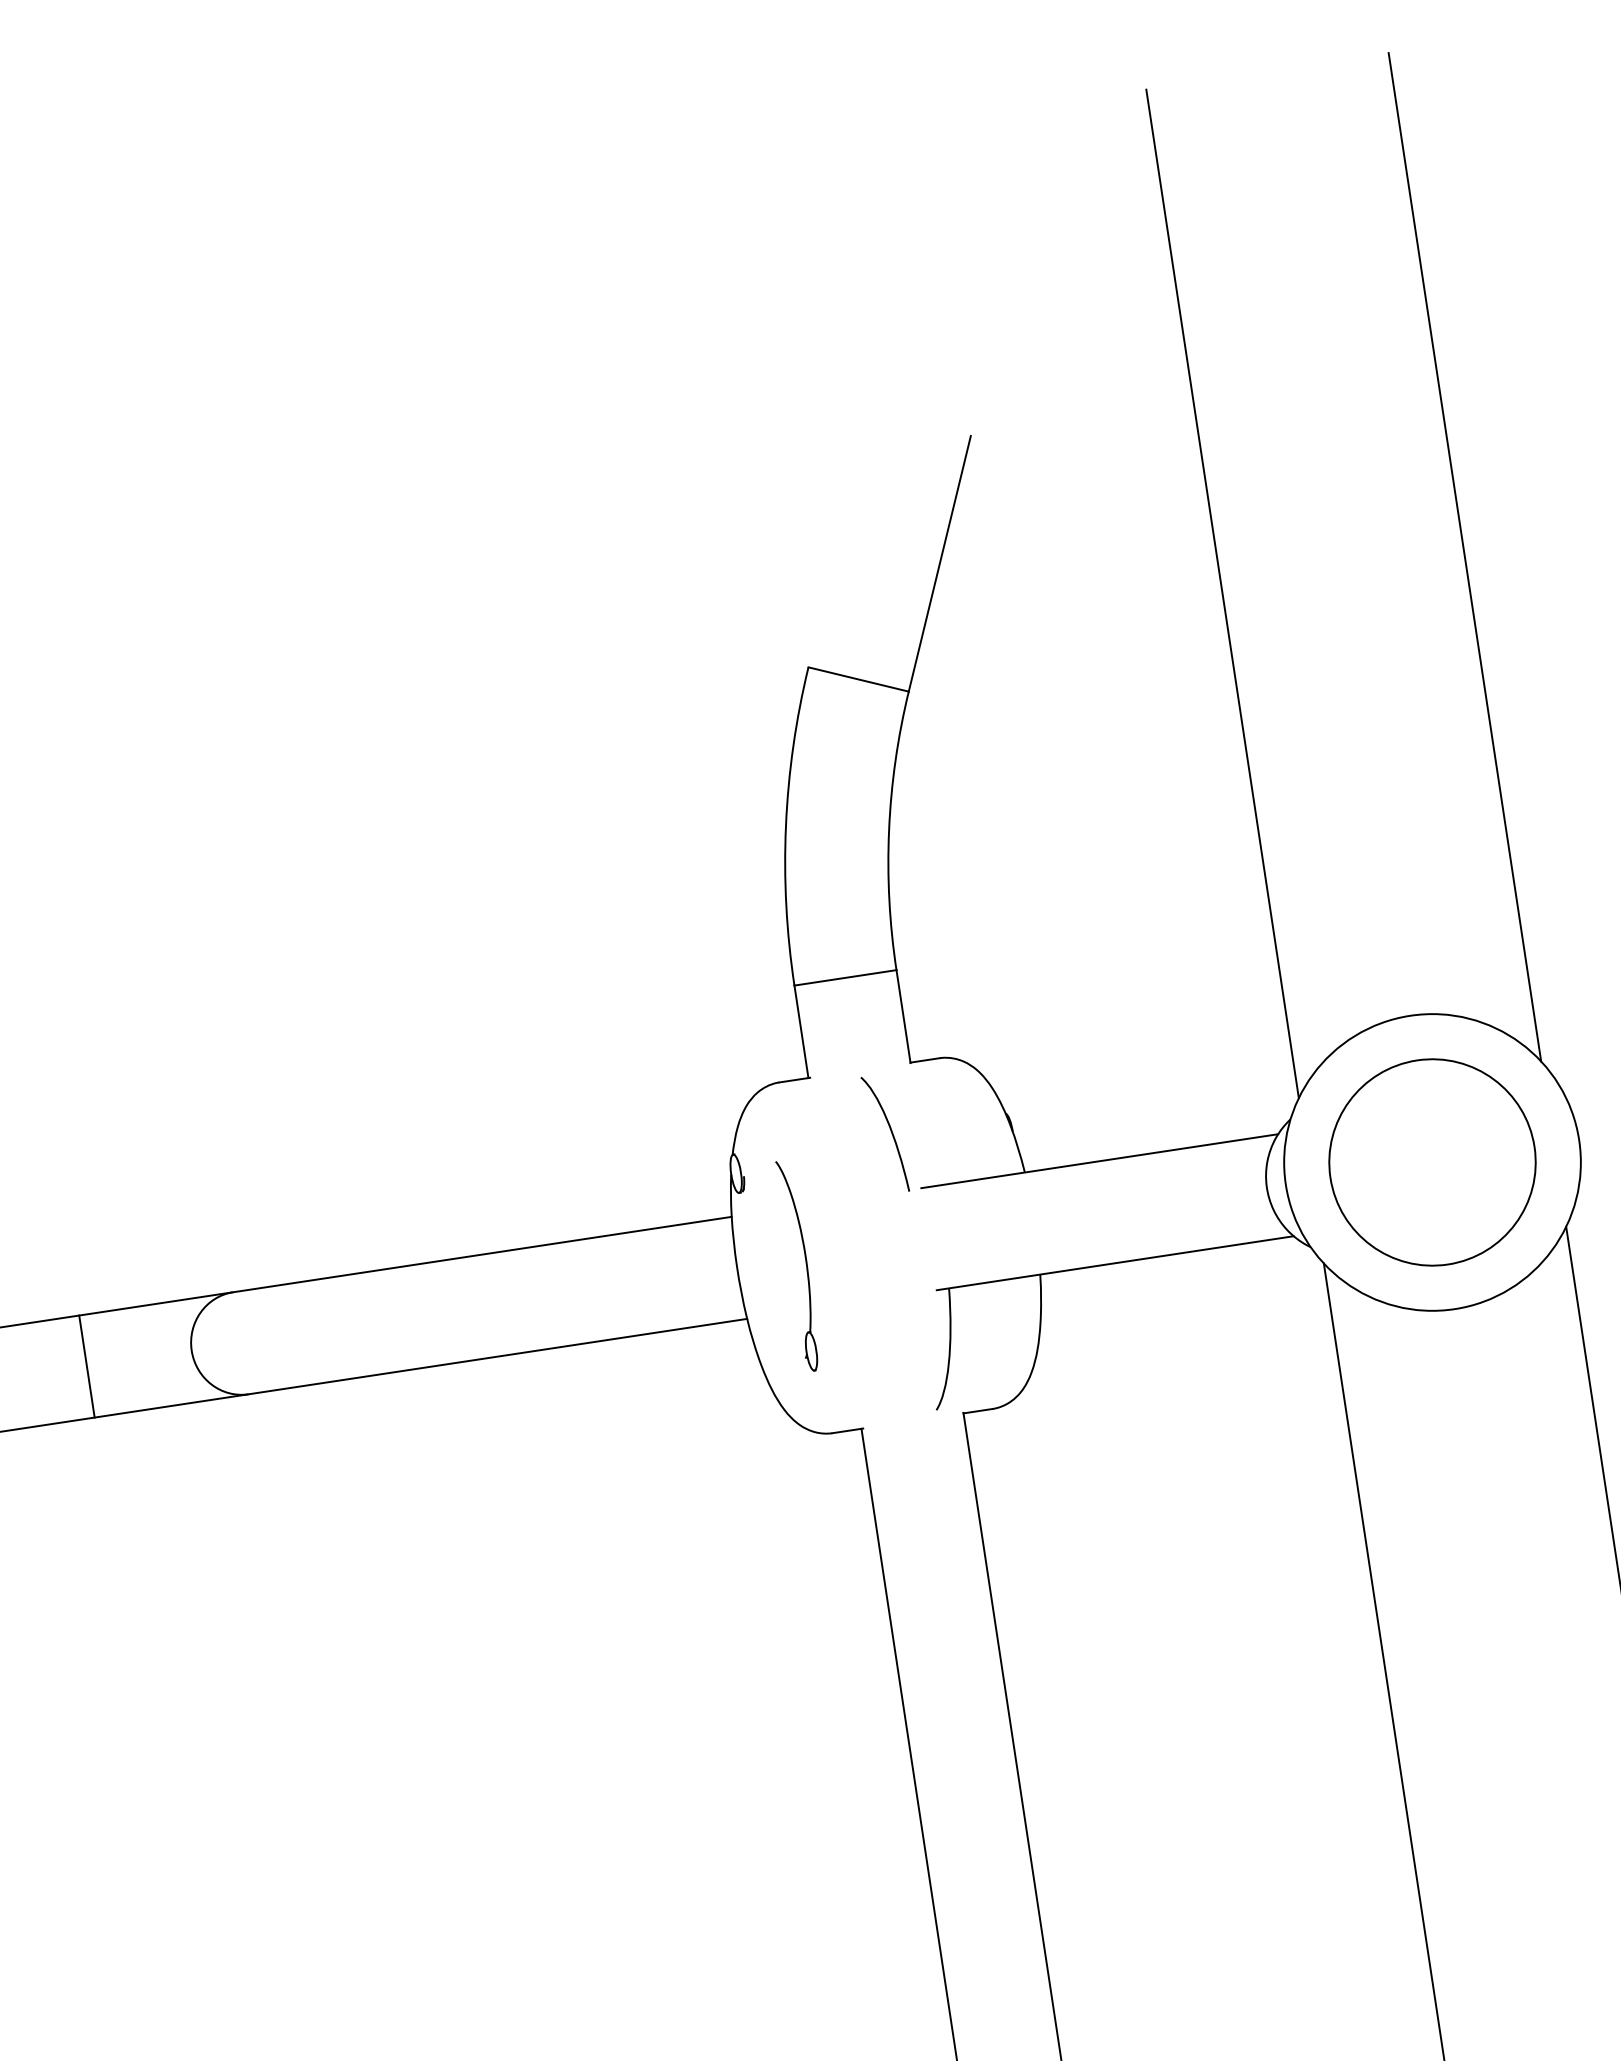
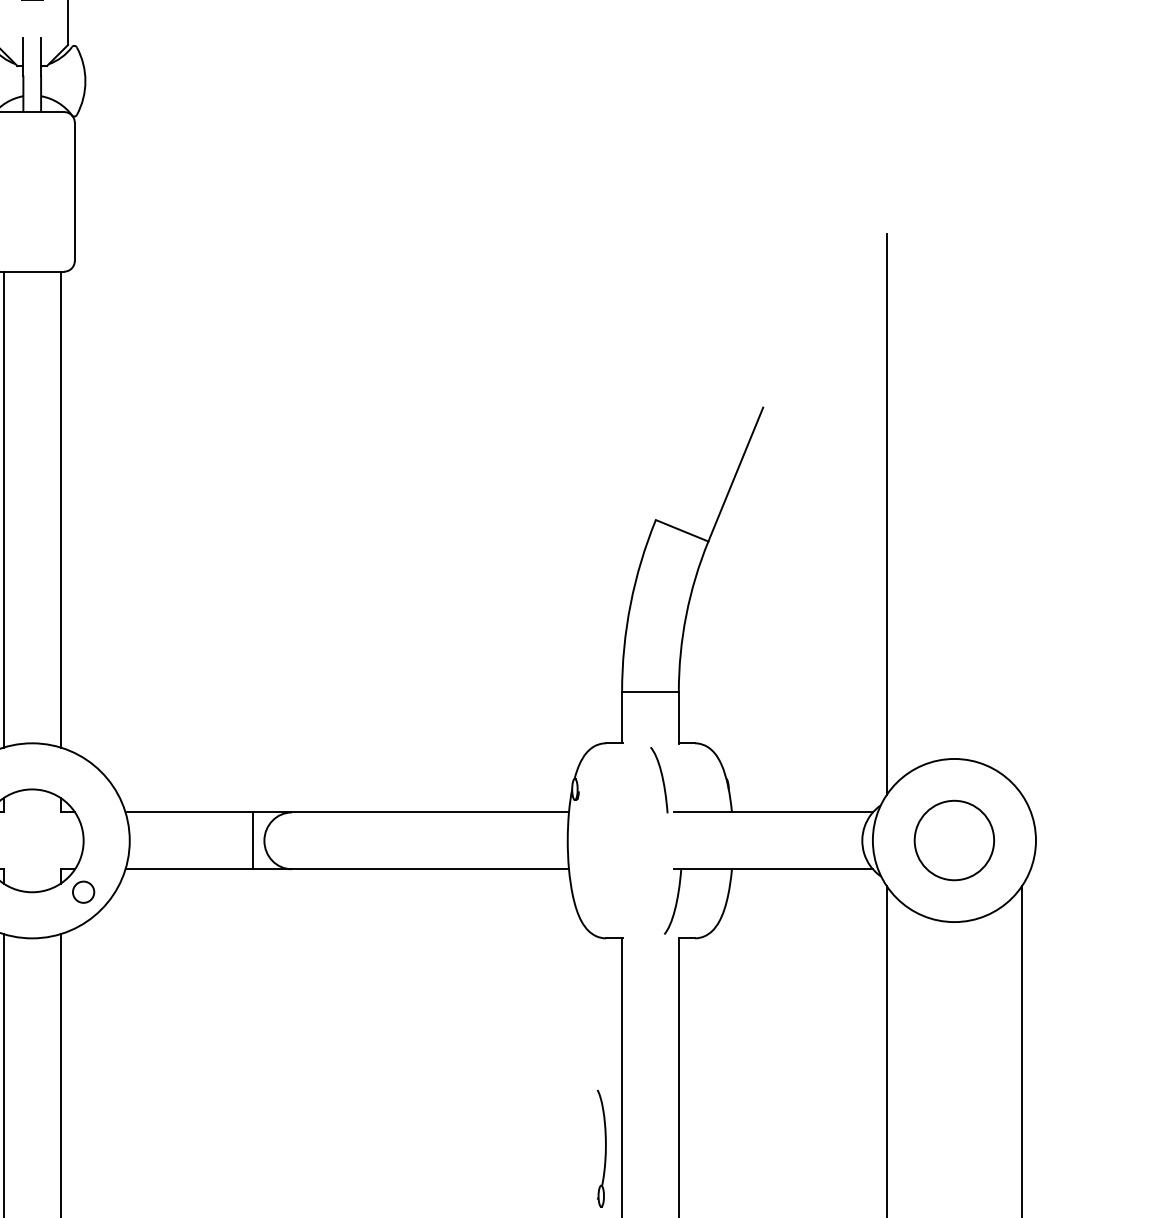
line: (1464, 556) -> (1021, 513), removed
circle: (1432, 1162) -> (954, 840), size x0.7
part: (798, 1265) -> (601, 1148), moved
line: (87, 1365) -> (253, 840), moved

